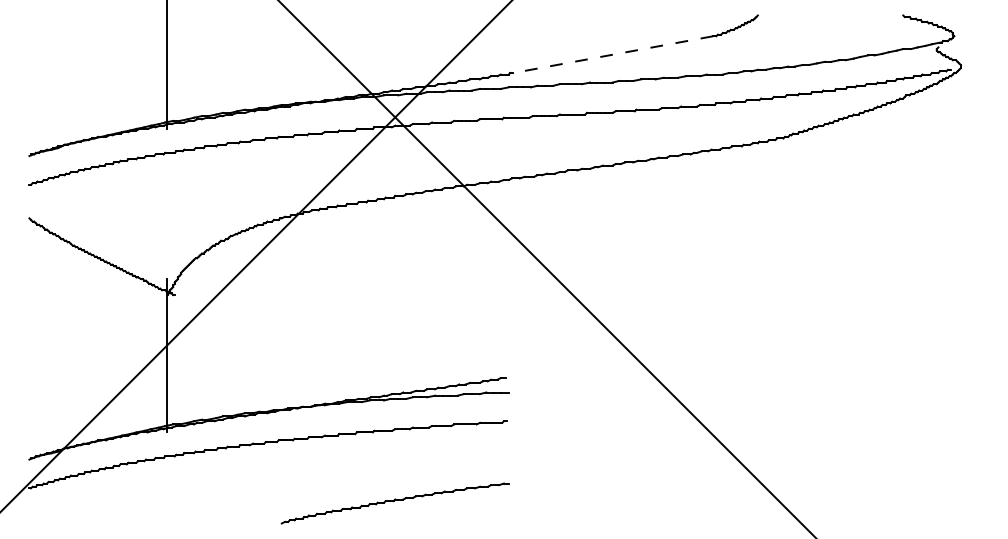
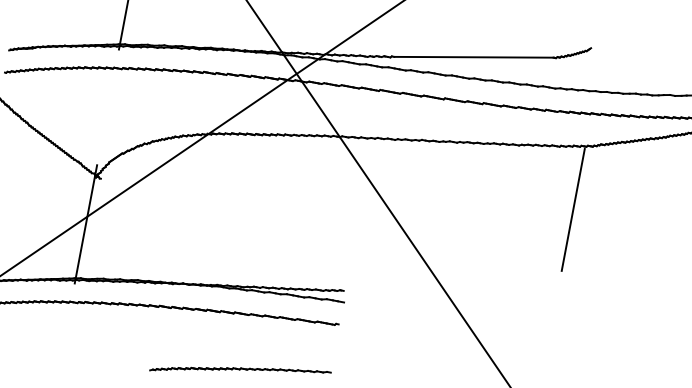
line: (613, 54) -> (474, 57), dashed -> solid
line: (773, 222) -> (572, 210), added

